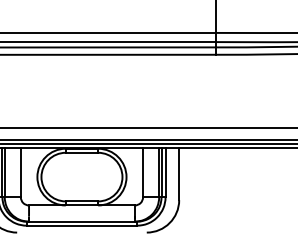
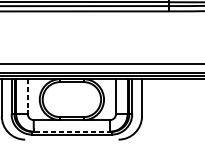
line: (20, 172) -> (27, 96), solid -> dashed
line: (81, 221) -> (71, 131), solid -> dashed

